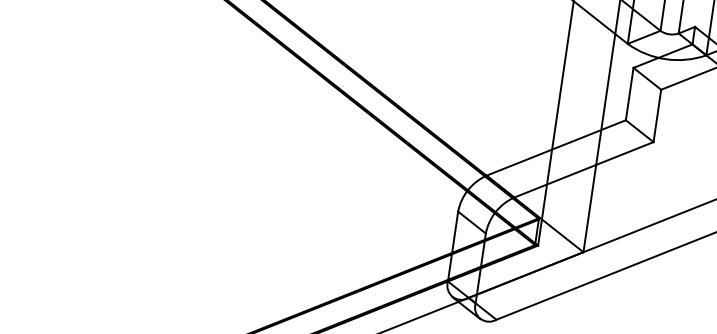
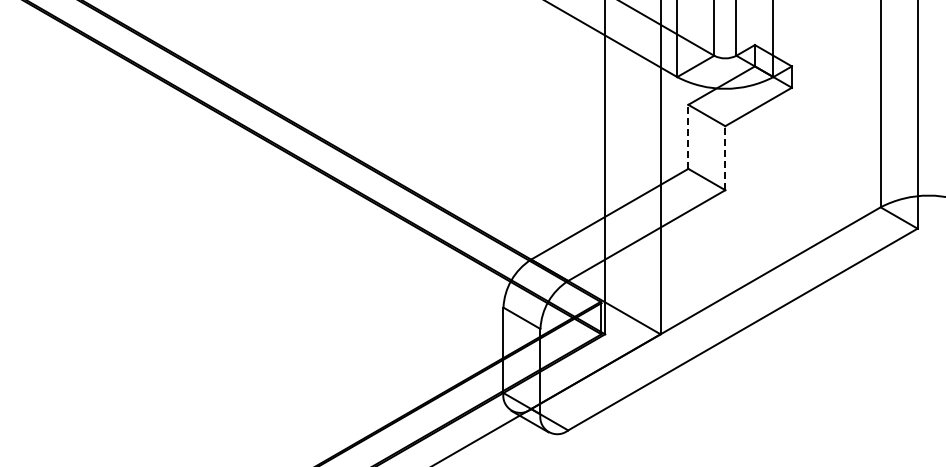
line: (629, 93) -> (688, 136), solid -> dashed
line: (657, 115) -> (725, 157), solid -> dashed

